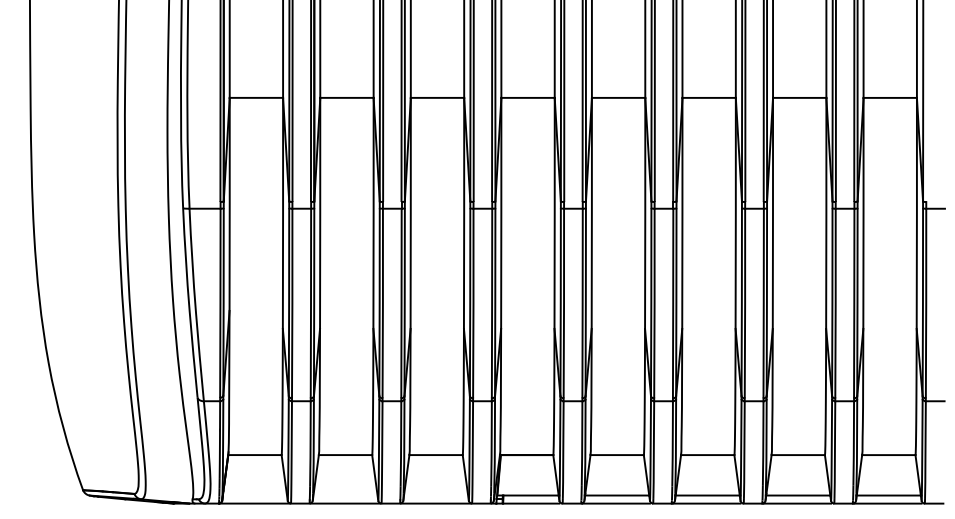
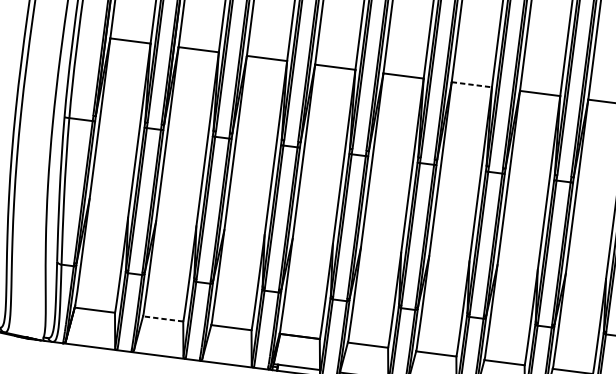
line: (709, 97) -> (472, 84), solid -> dashed
line: (345, 455) -> (163, 319), solid -> dashed

